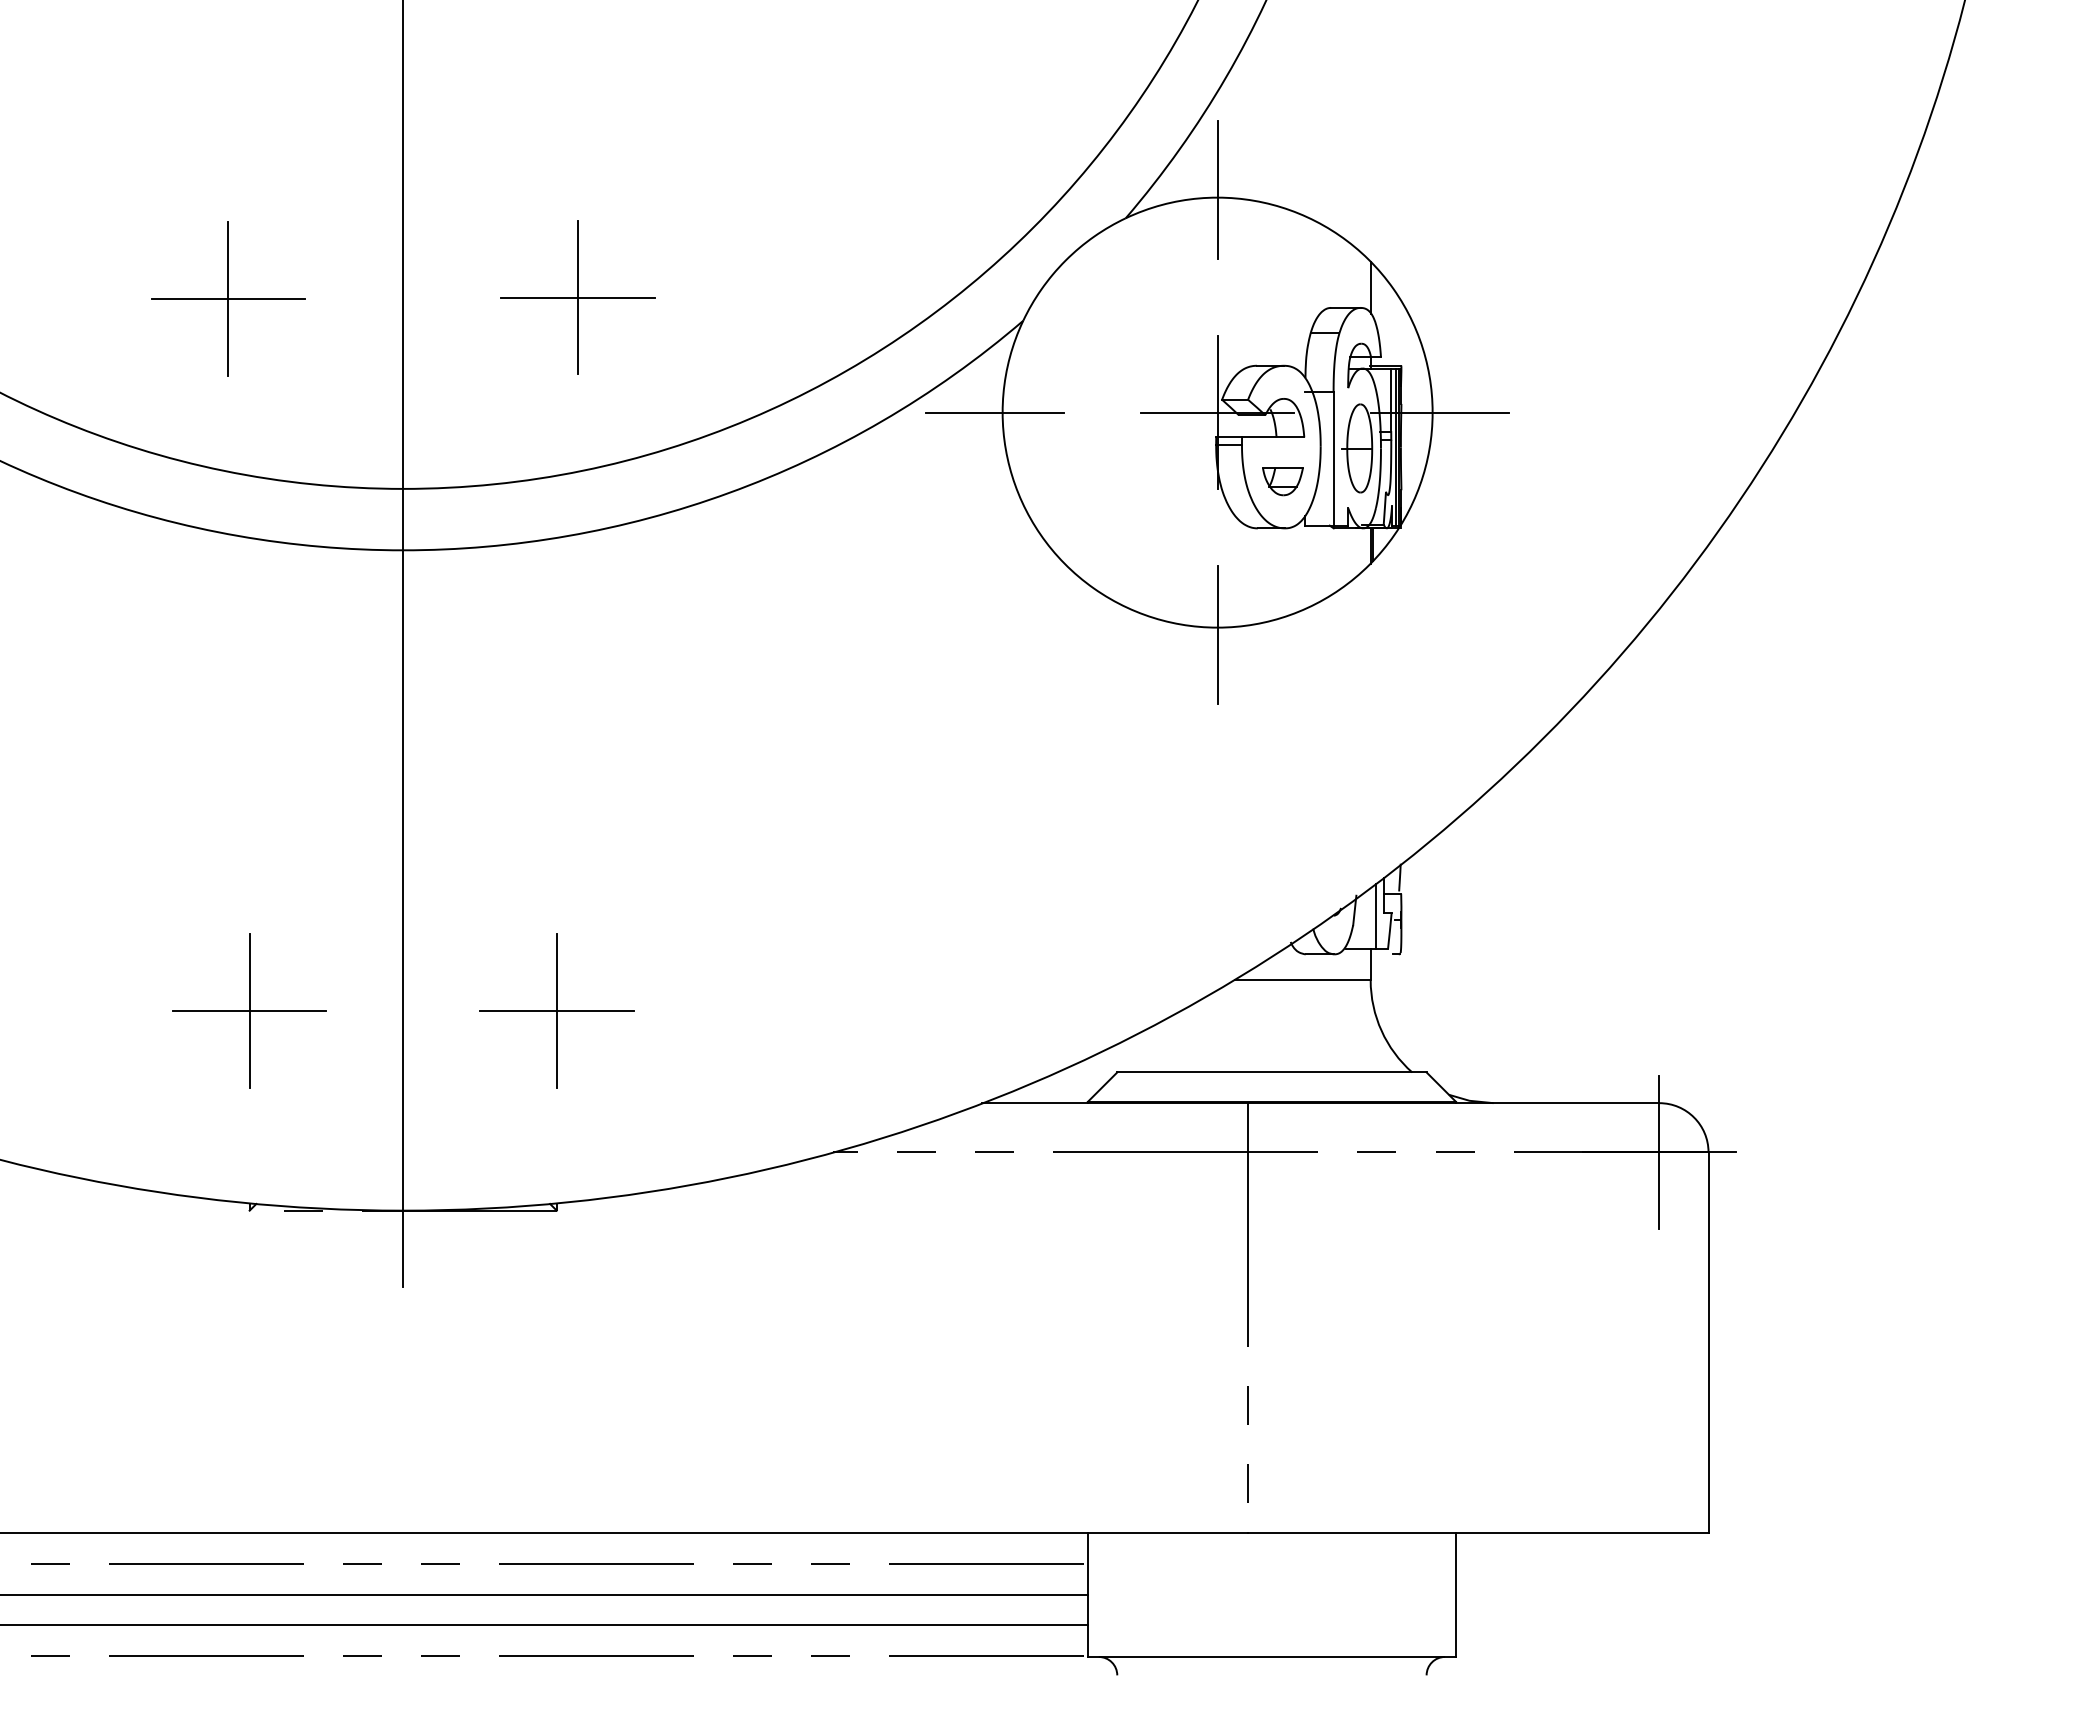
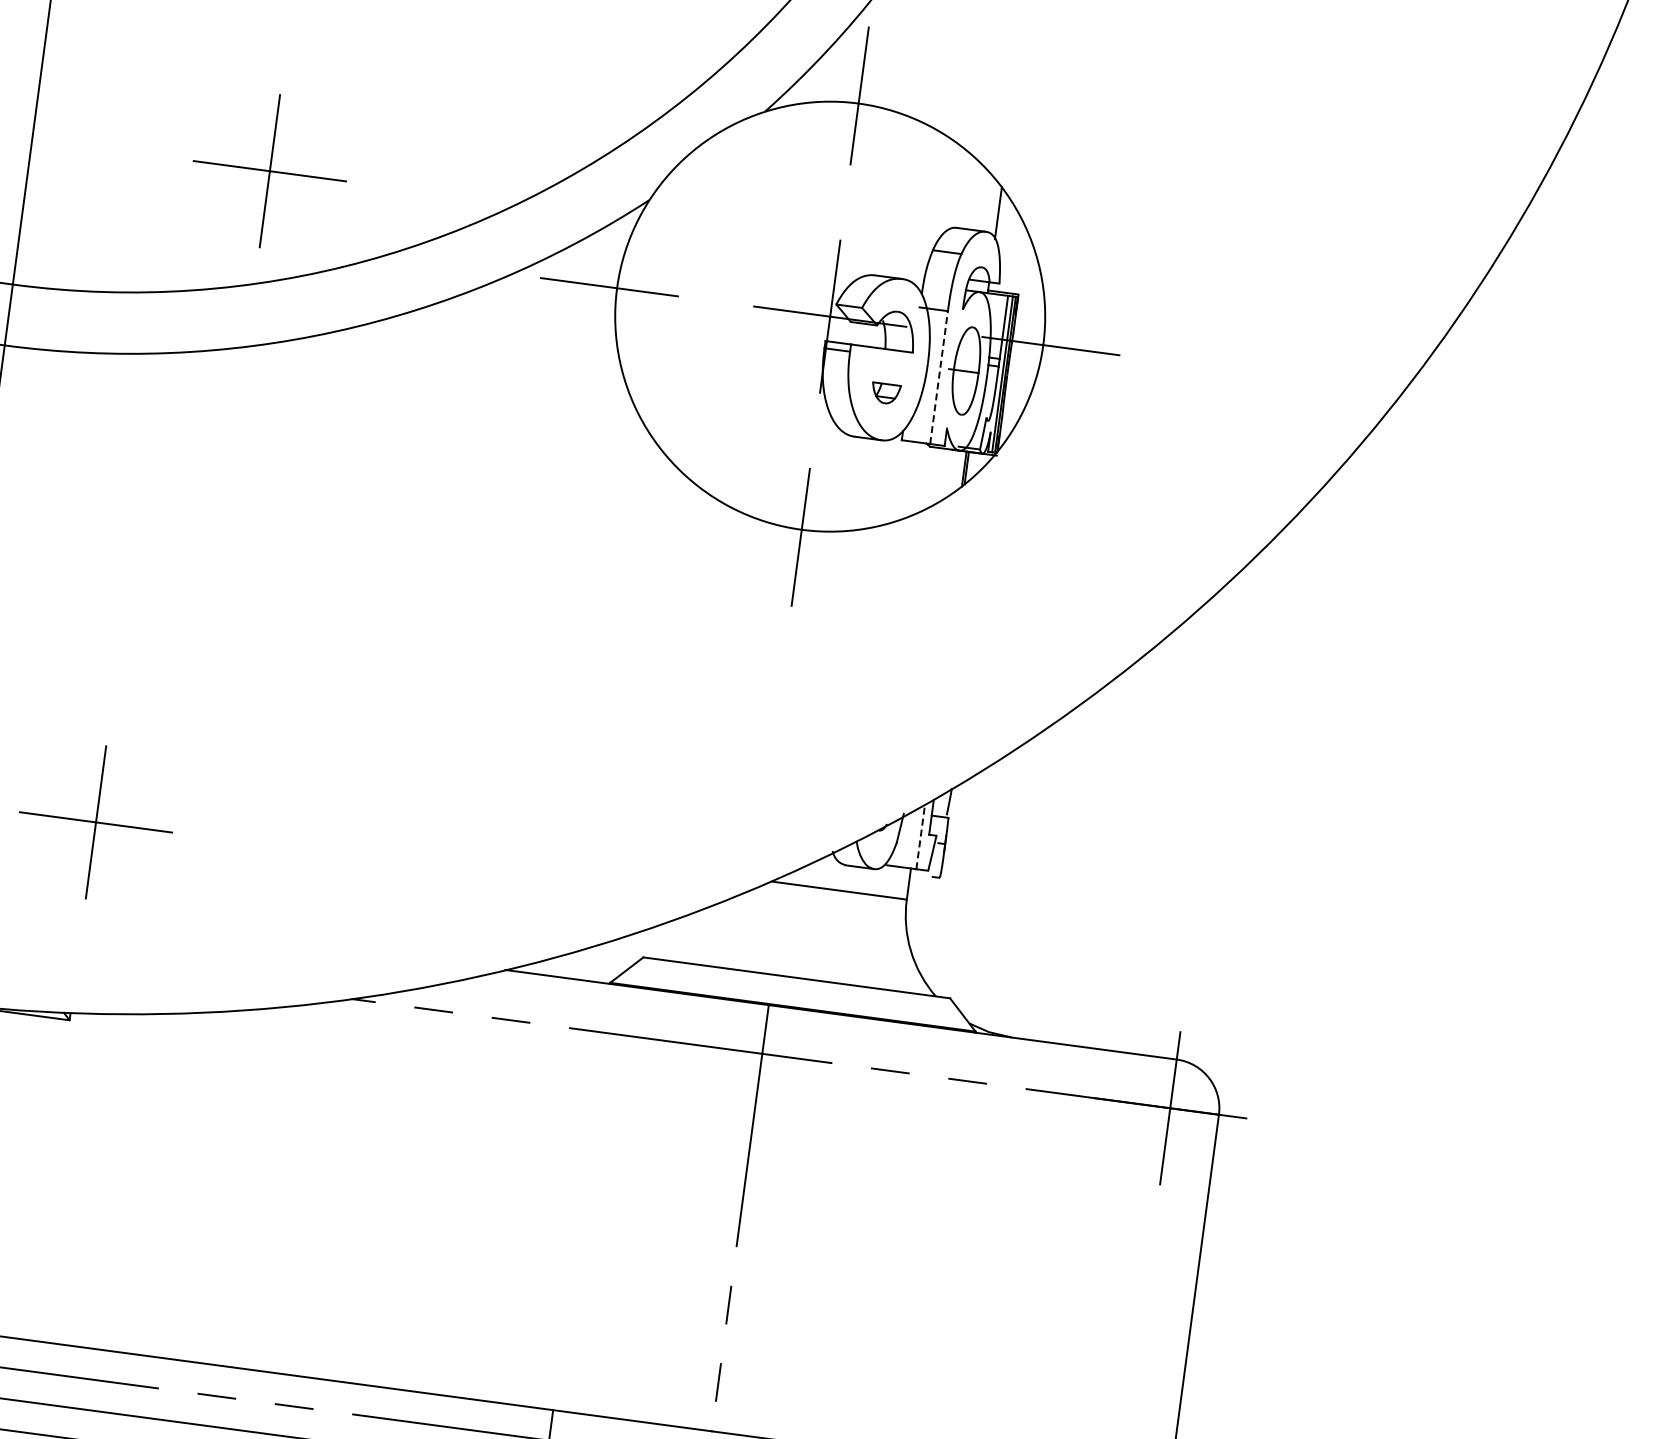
part: (577, 297) -> (269, 171), moved
line: (1333, 458) -> (938, 377), solid -> dashed
part: (1282, 481) -> (885, 393), size x0.7
line: (1376, 916) -> (921, 837), solid -> dashed

